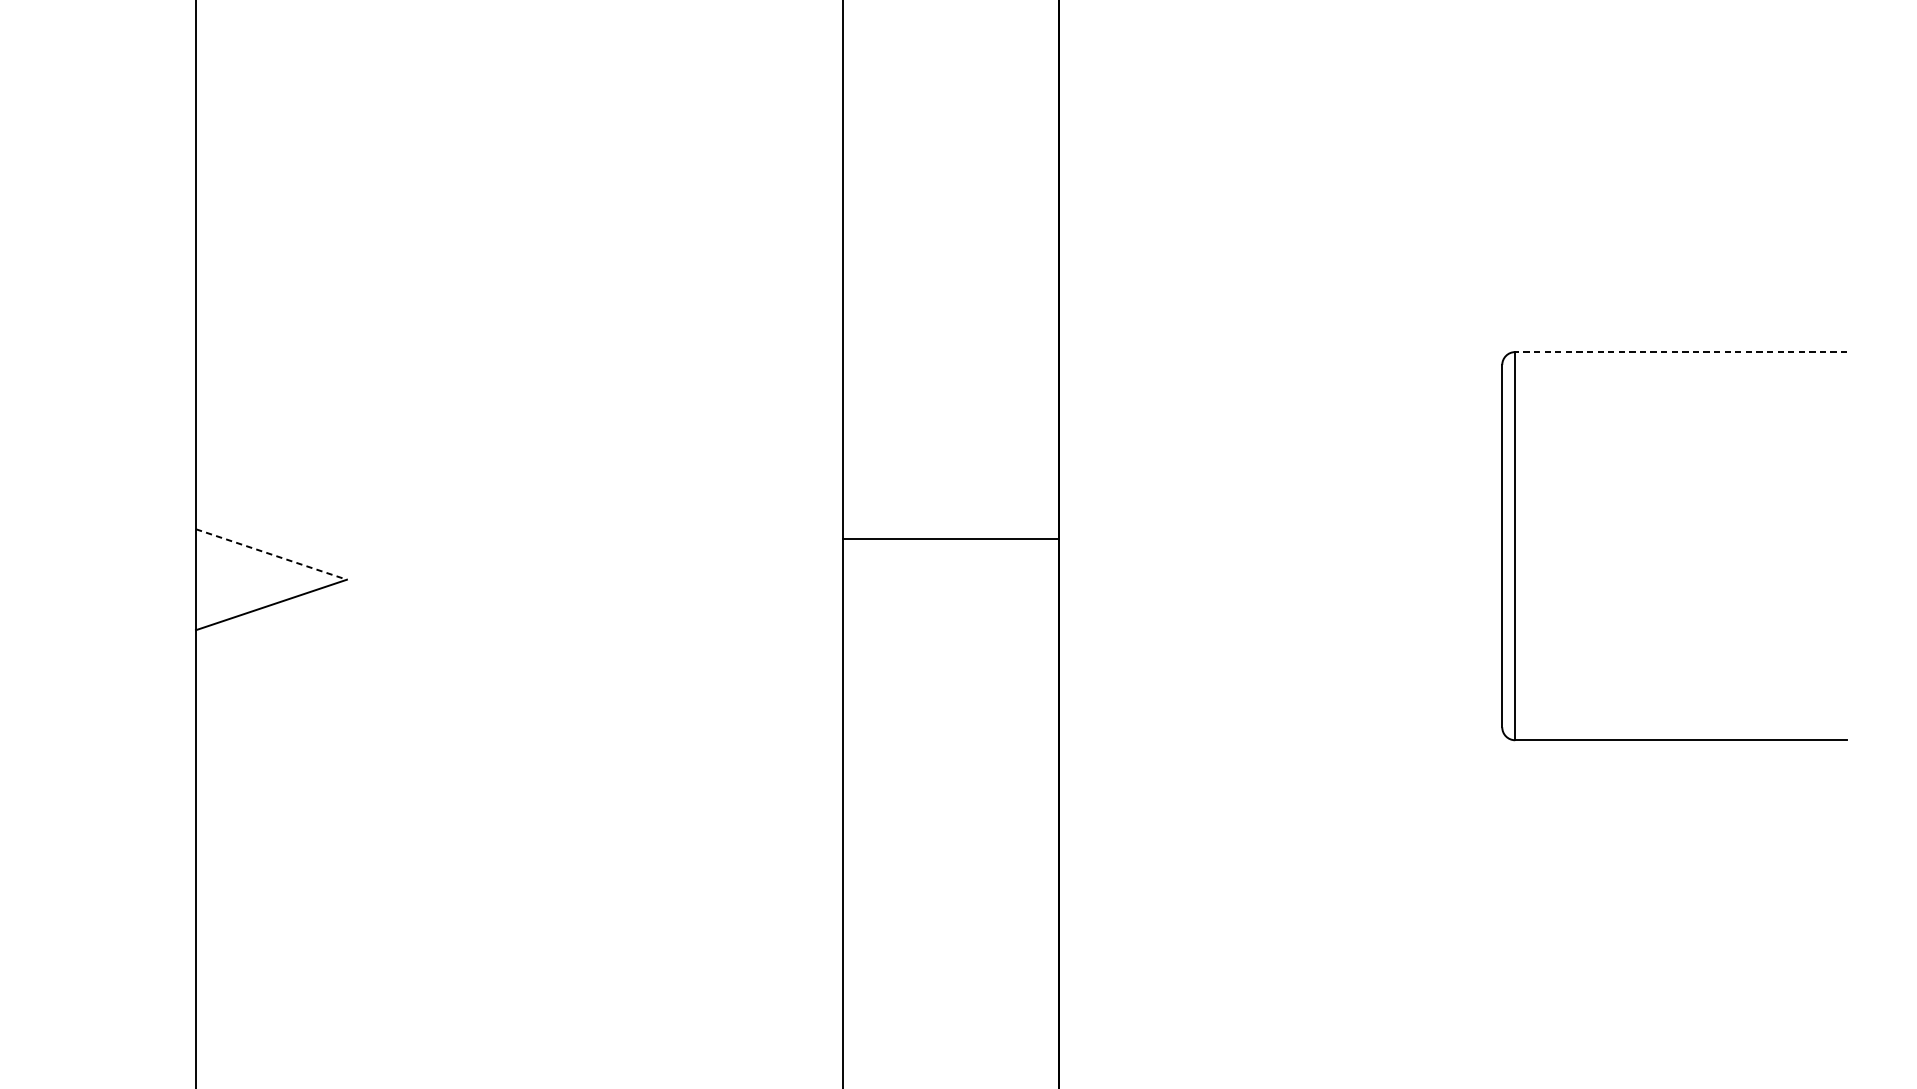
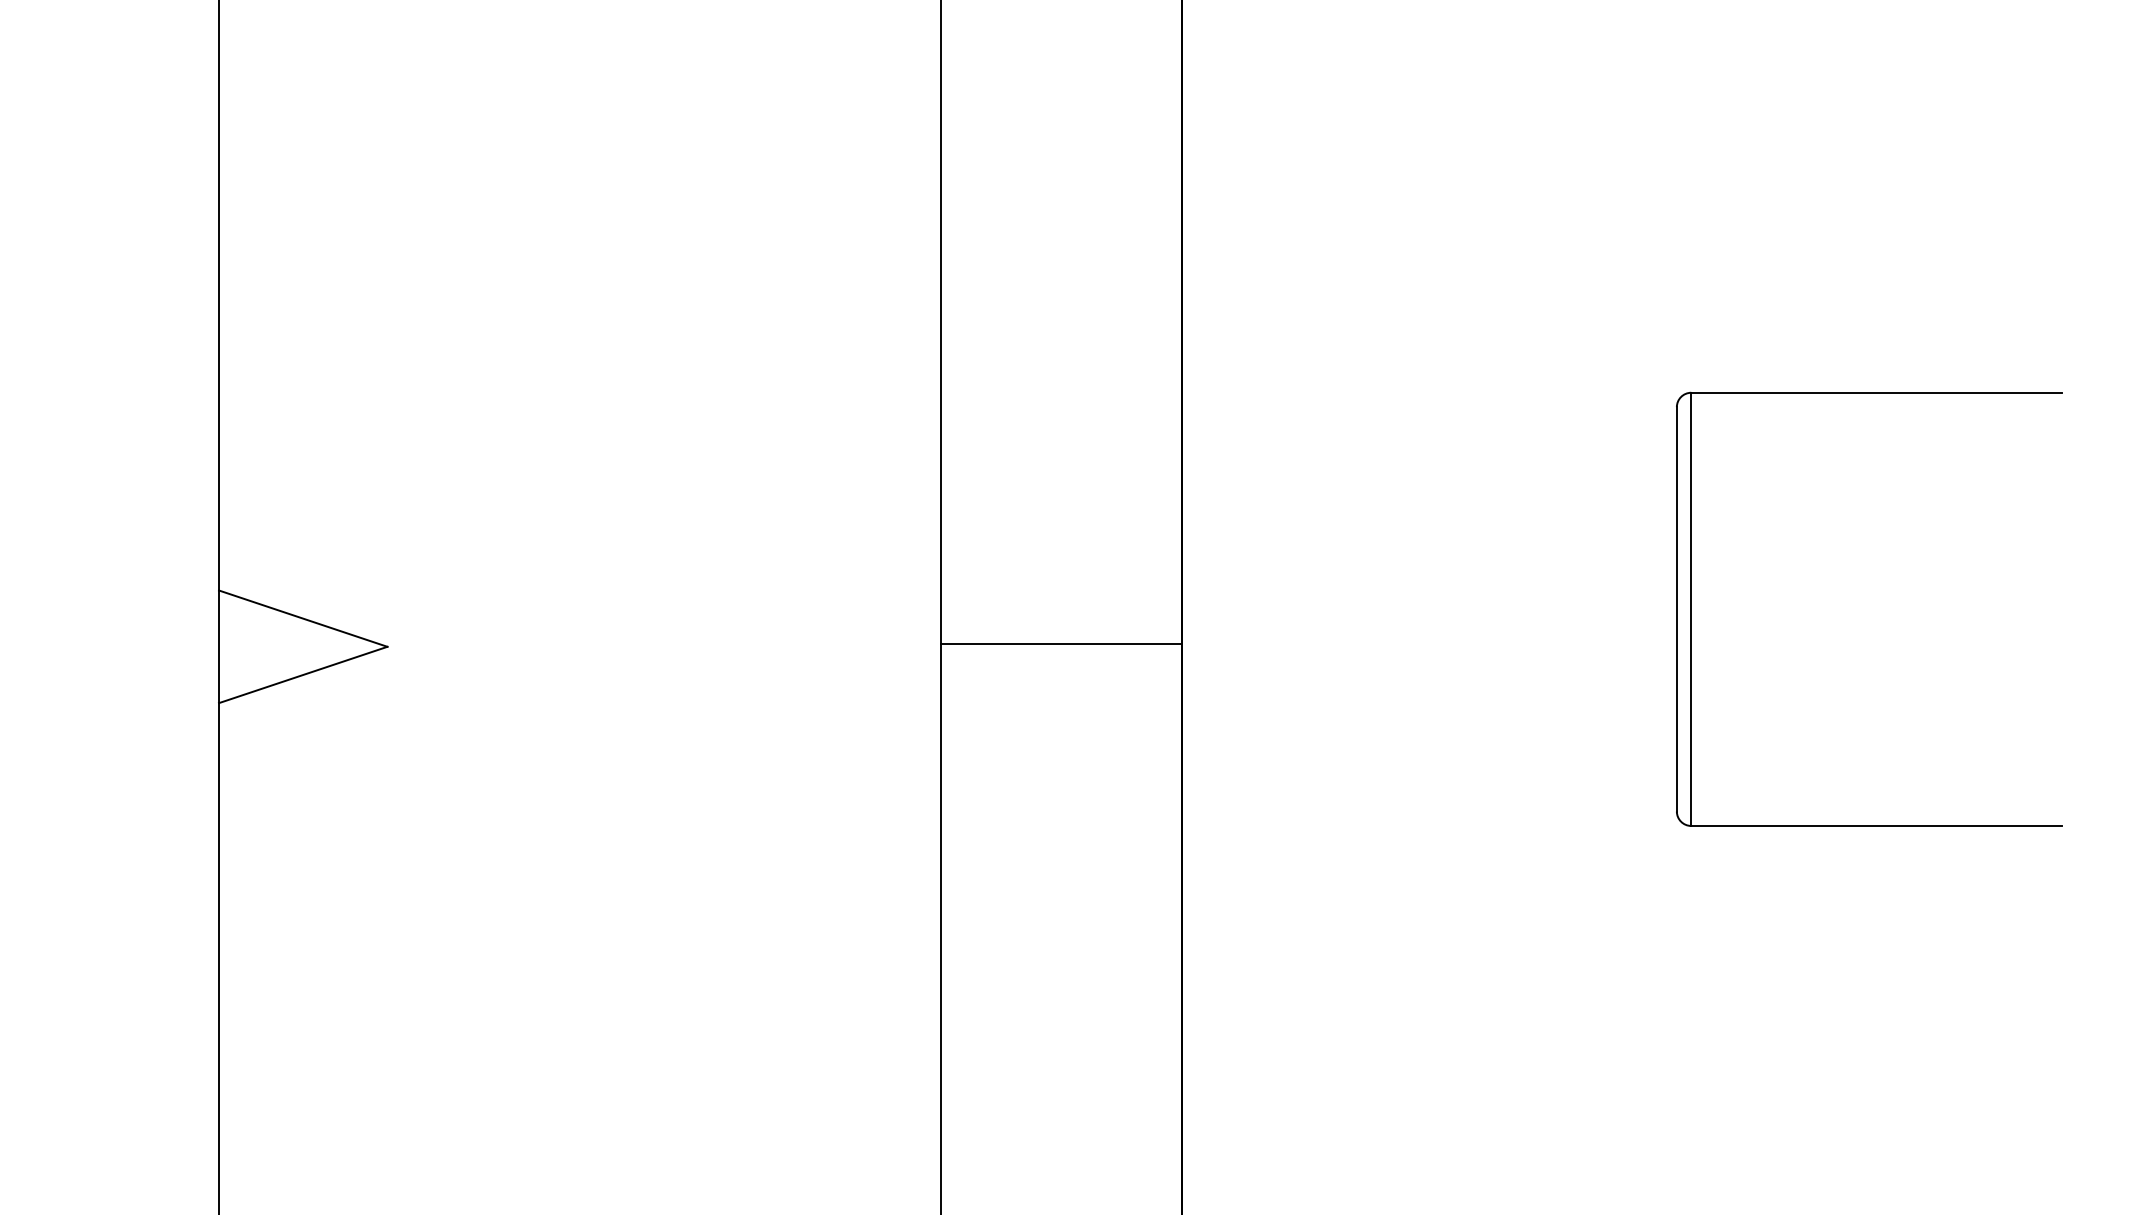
line: (1681, 351) -> (1876, 392), dashed -> solid
line: (950, 539) -> (1061, 643), moved
line: (271, 554) -> (303, 618), dashed -> solid

